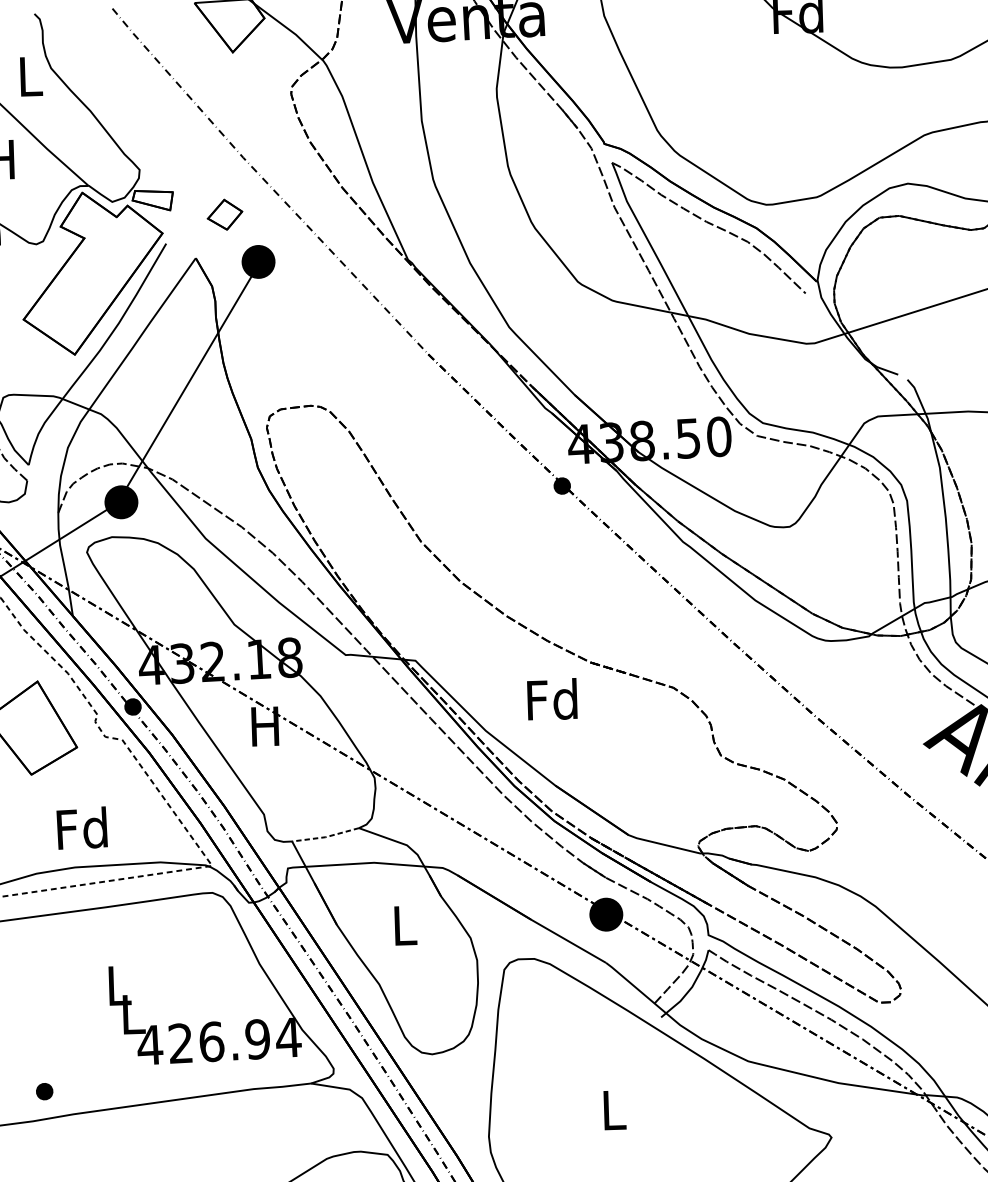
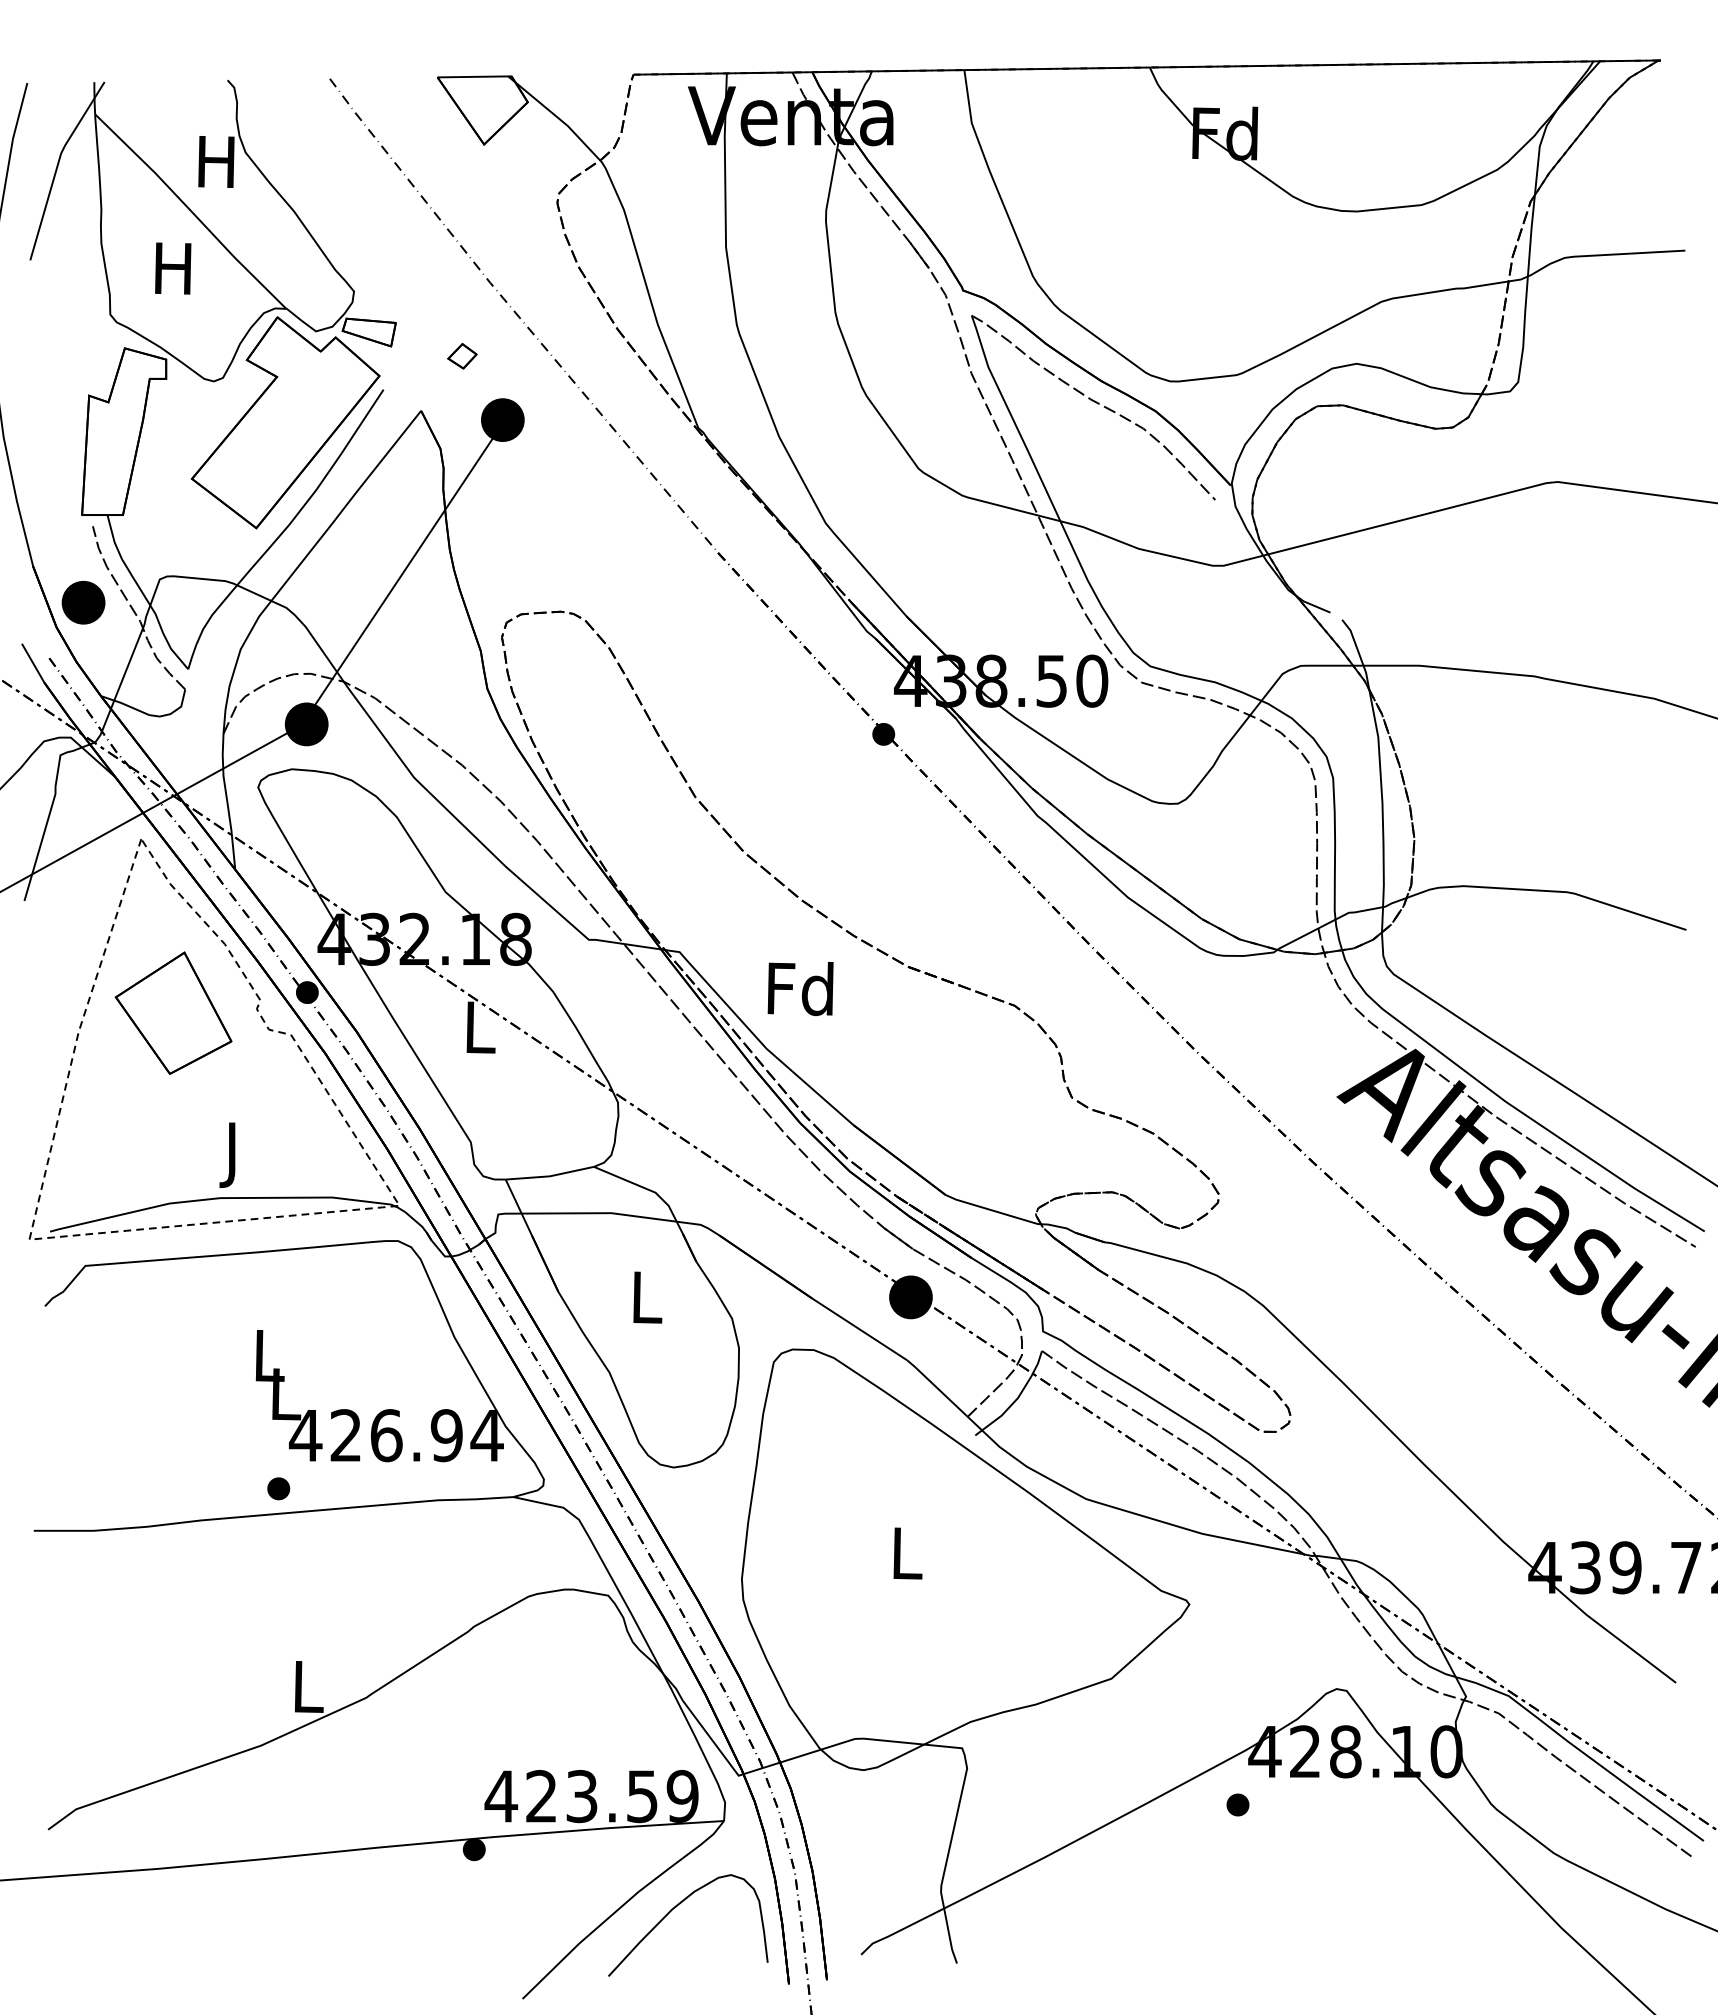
text: (29, 76) -> (216, 161), L -> H
part: (225, 215) -> (462, 356), size x0.62
text: (552, 700) -> (800, 989), moved
text: (265, 726) -> (478, 1027), H -> L
text: (82, 832) -> (232, 1153), Fd -> J
line: (325, 837) -> (549, 1176), dashed -> solid
part: (44, 1091) -> (278, 1488), moved

